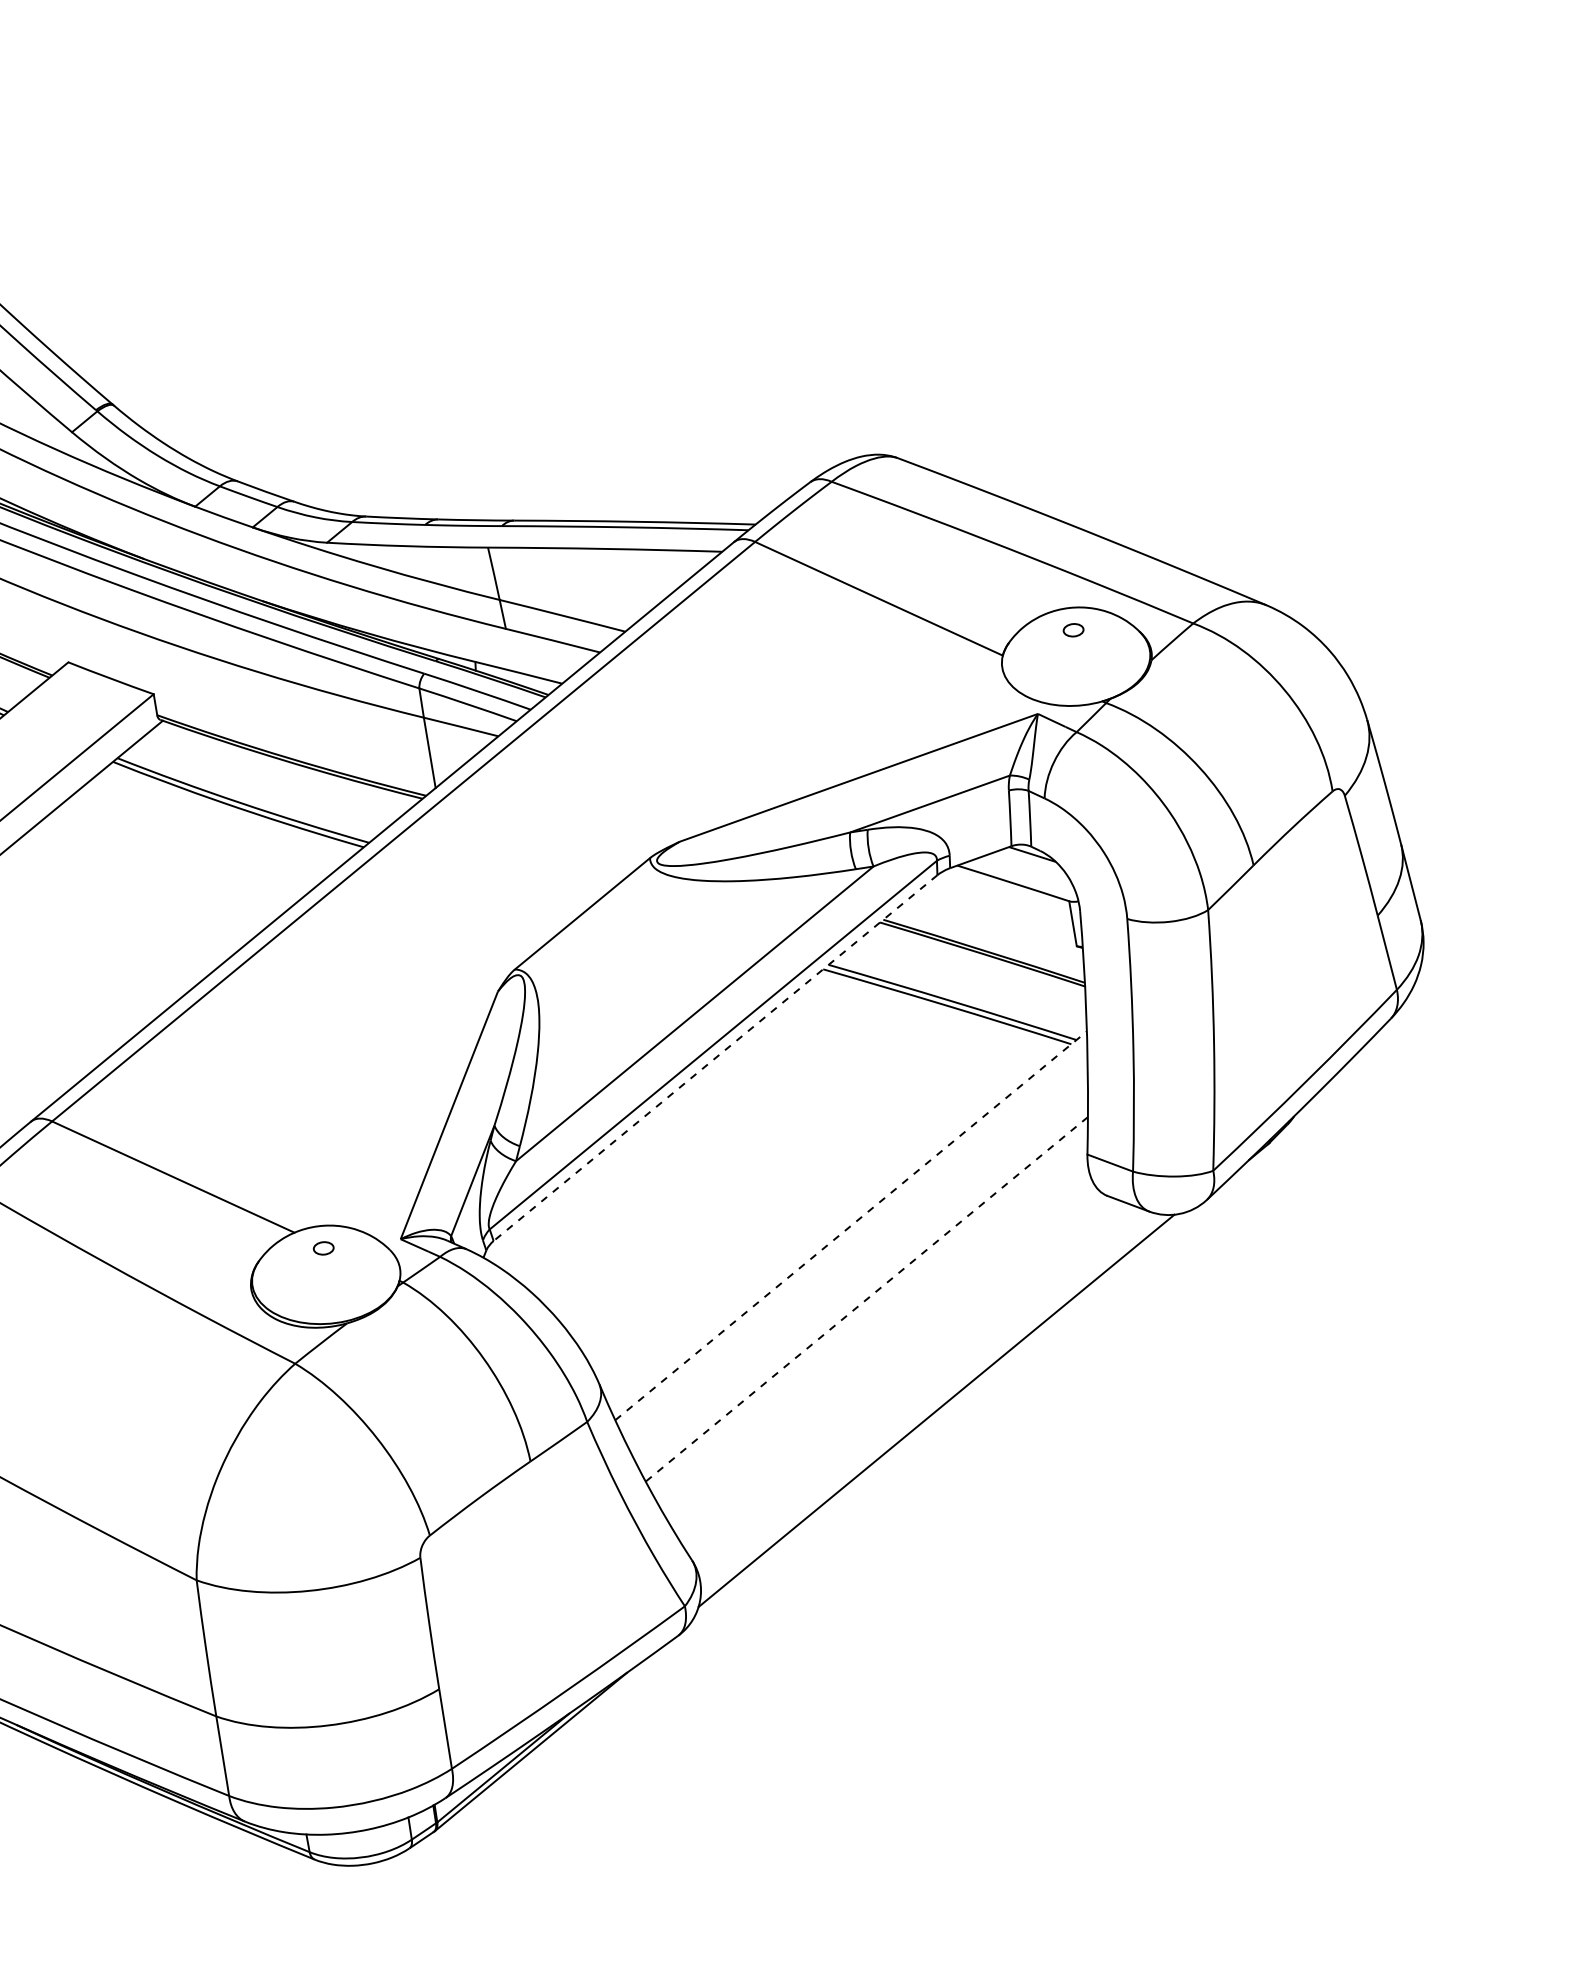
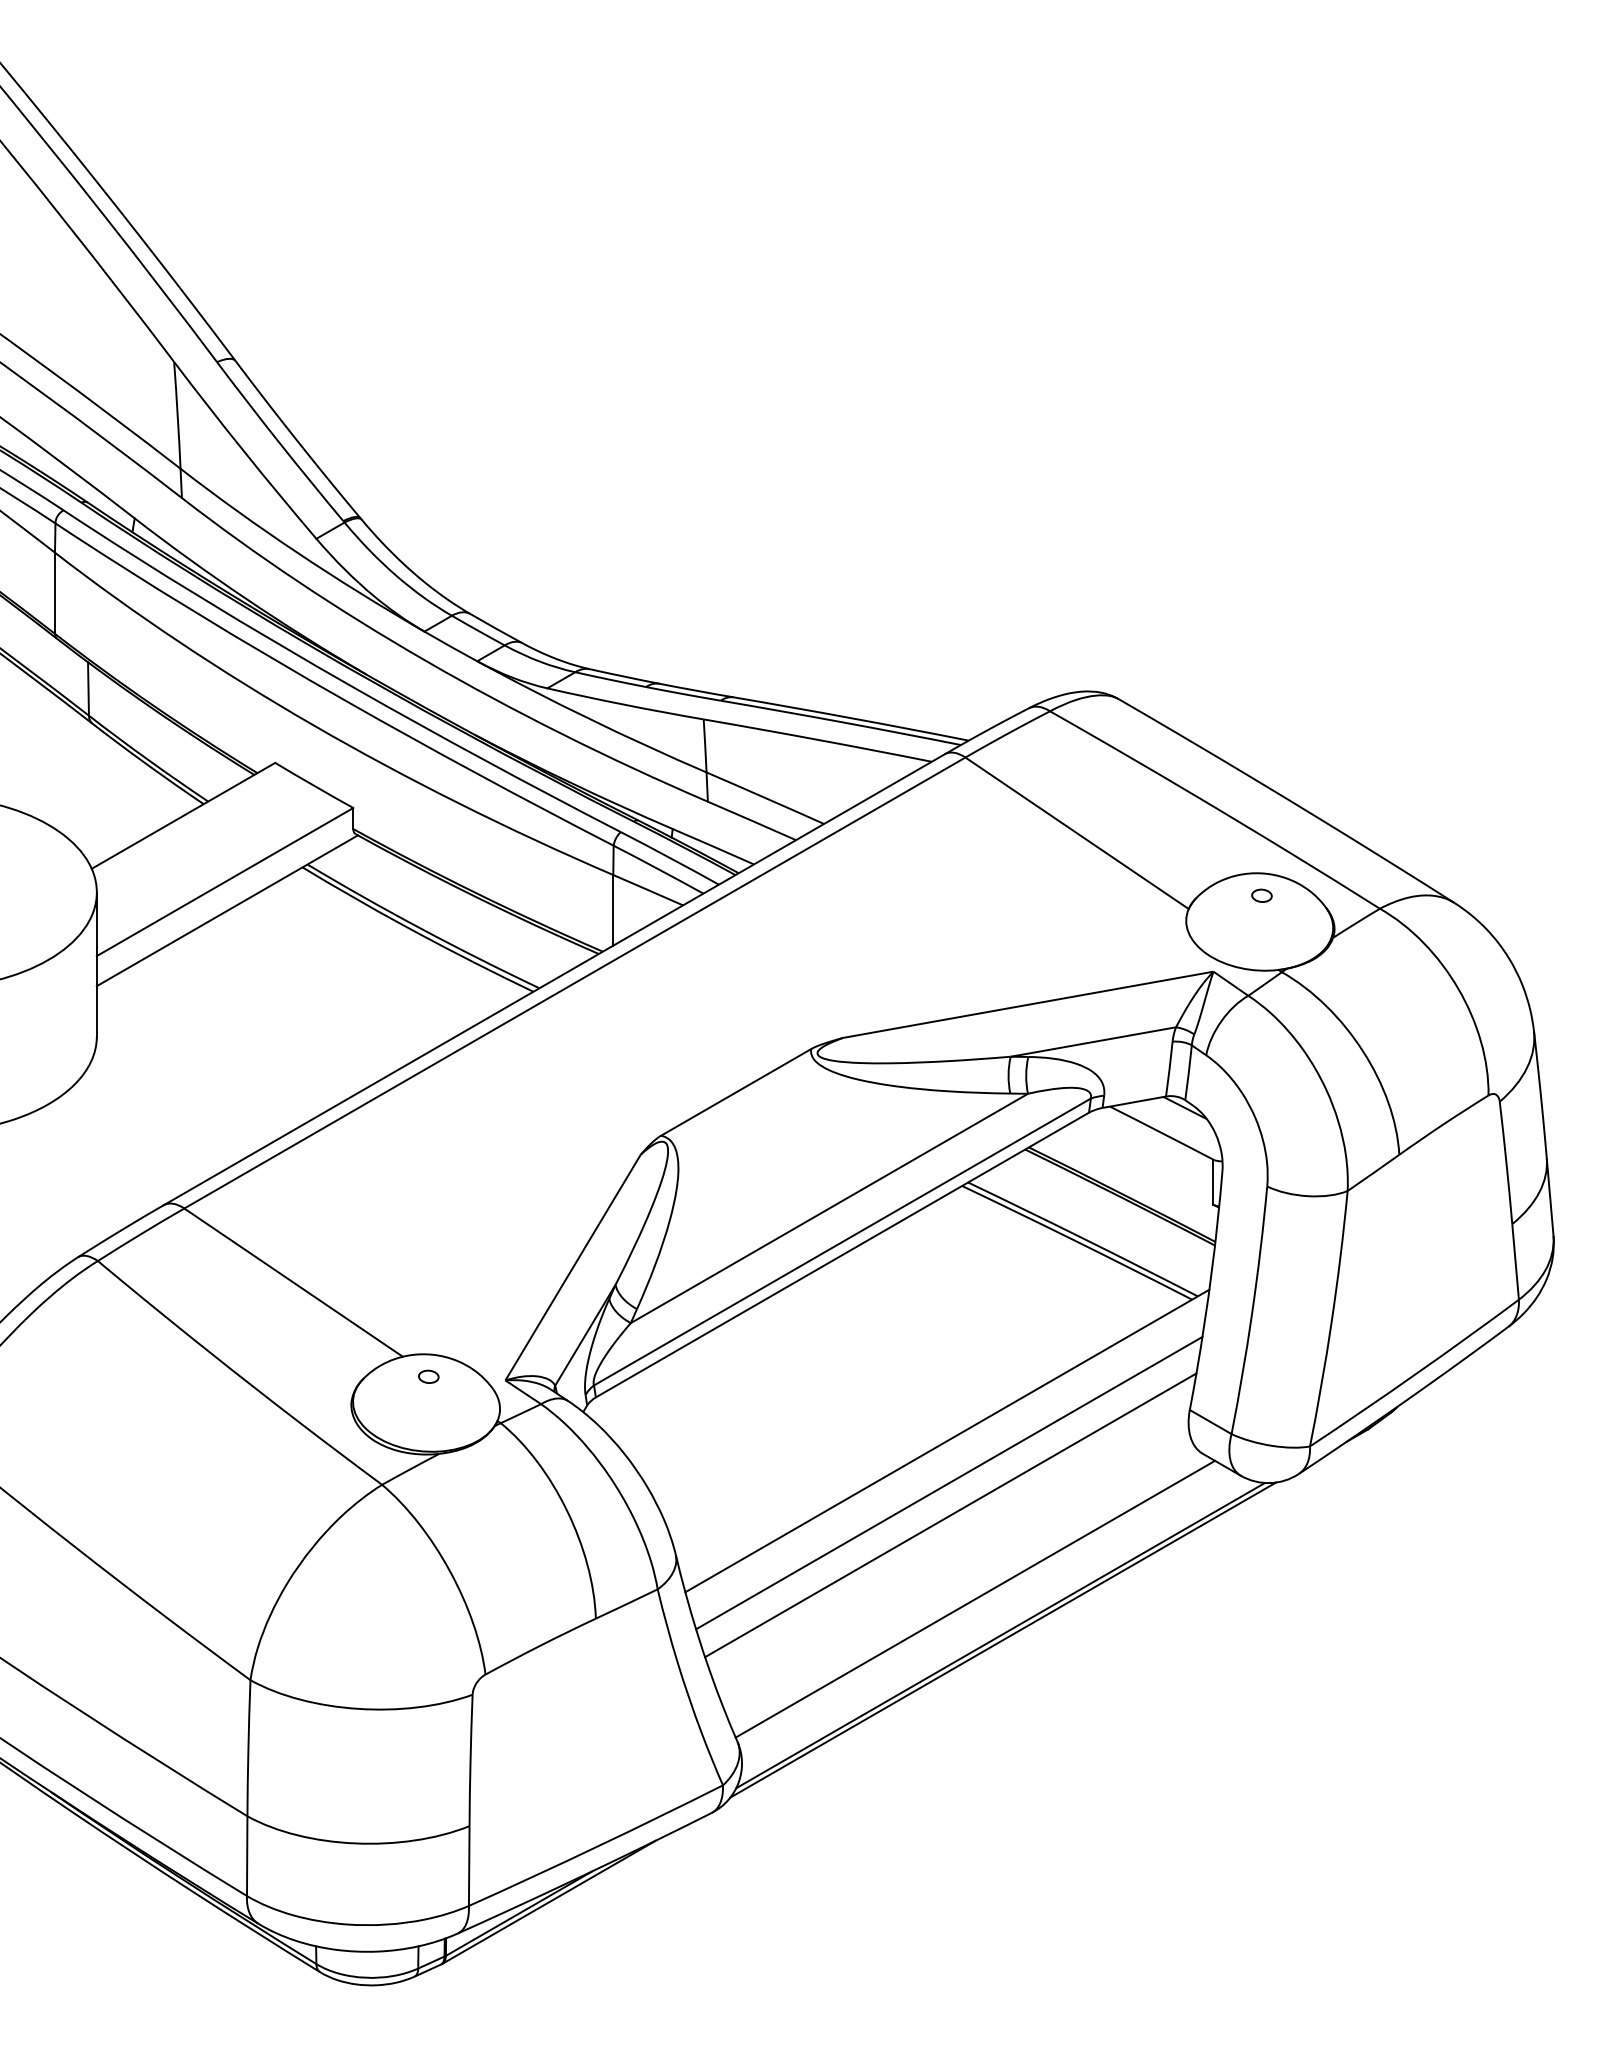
line: (715, 1058) -> (842, 1255), dashed -> solid
line: (851, 1226) -> (947, 1441), dashed -> solid
line: (860, 1266) -> (949, 1482), added
line: (866, 1299) -> (950, 1515), dashed -> solid
line: (905, 1378) -> (975, 1598), added
line: (940, 1414) -> (1003, 1639), added

